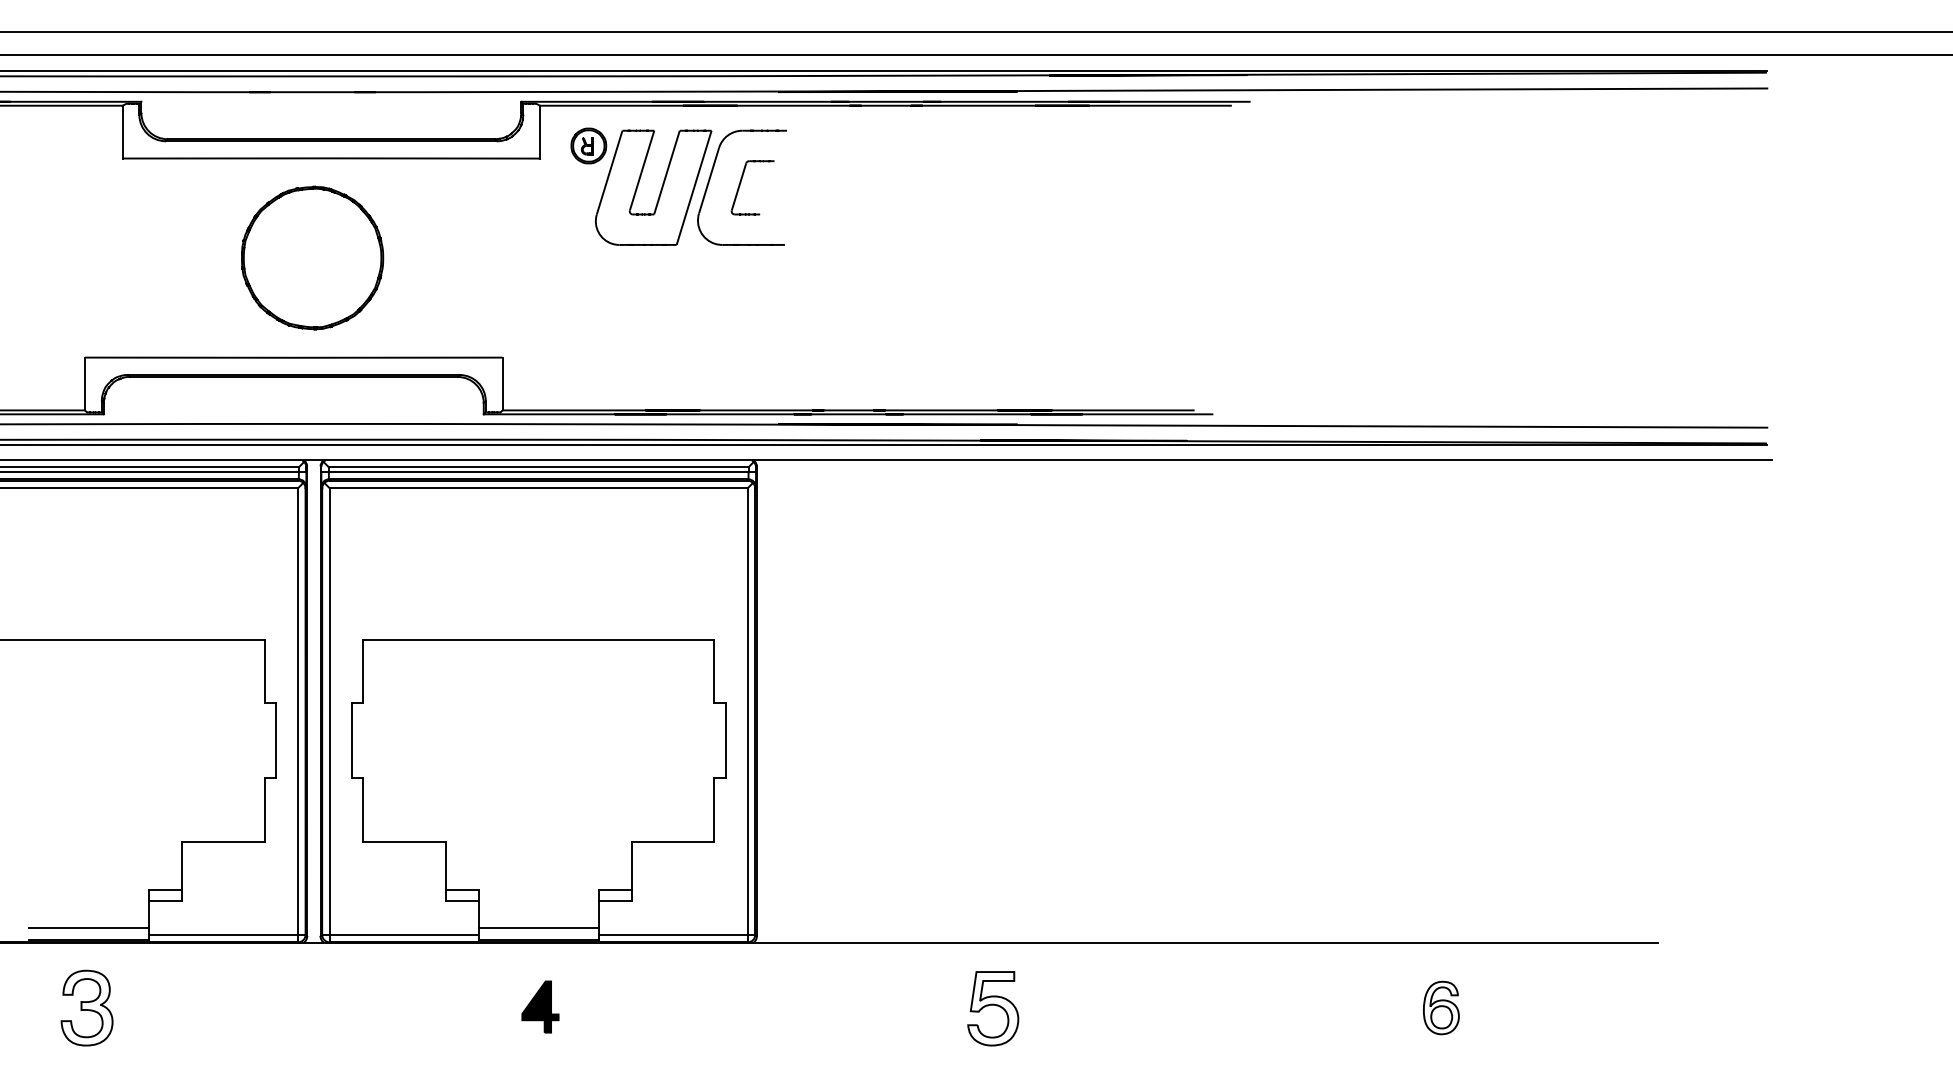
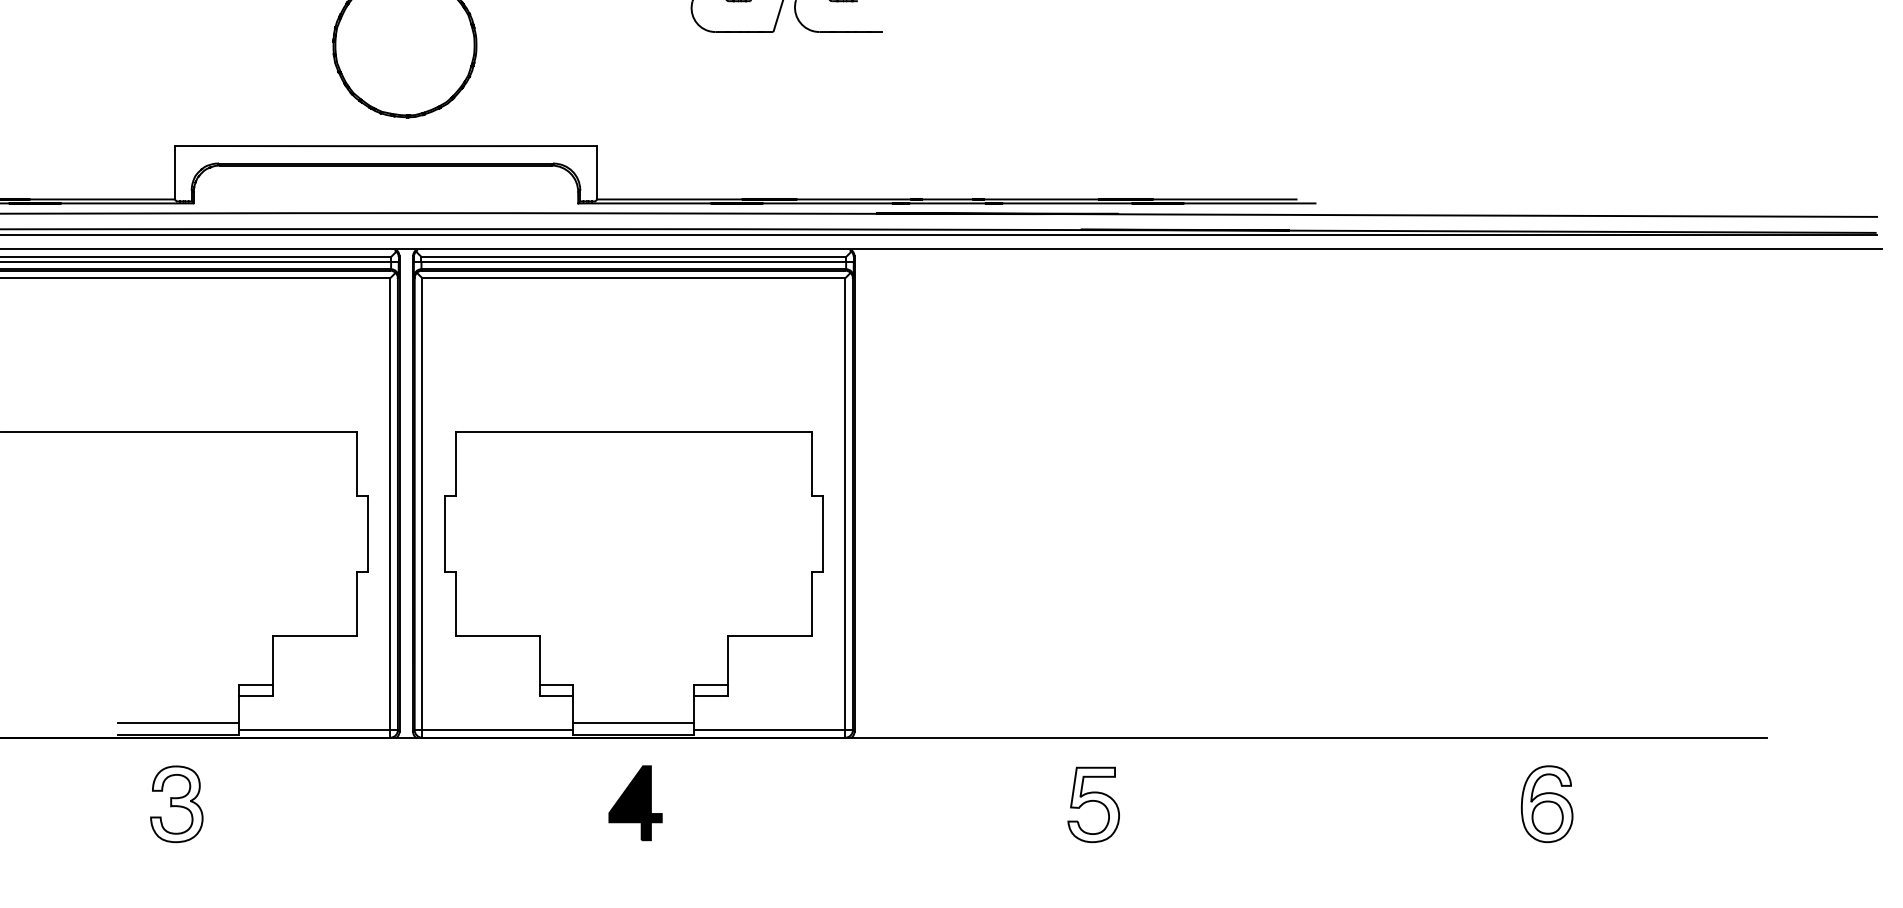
part: (540, 1006) -> (635, 802), size x1.43
part: (1441, 1007) -> (1547, 803), size x1.43

